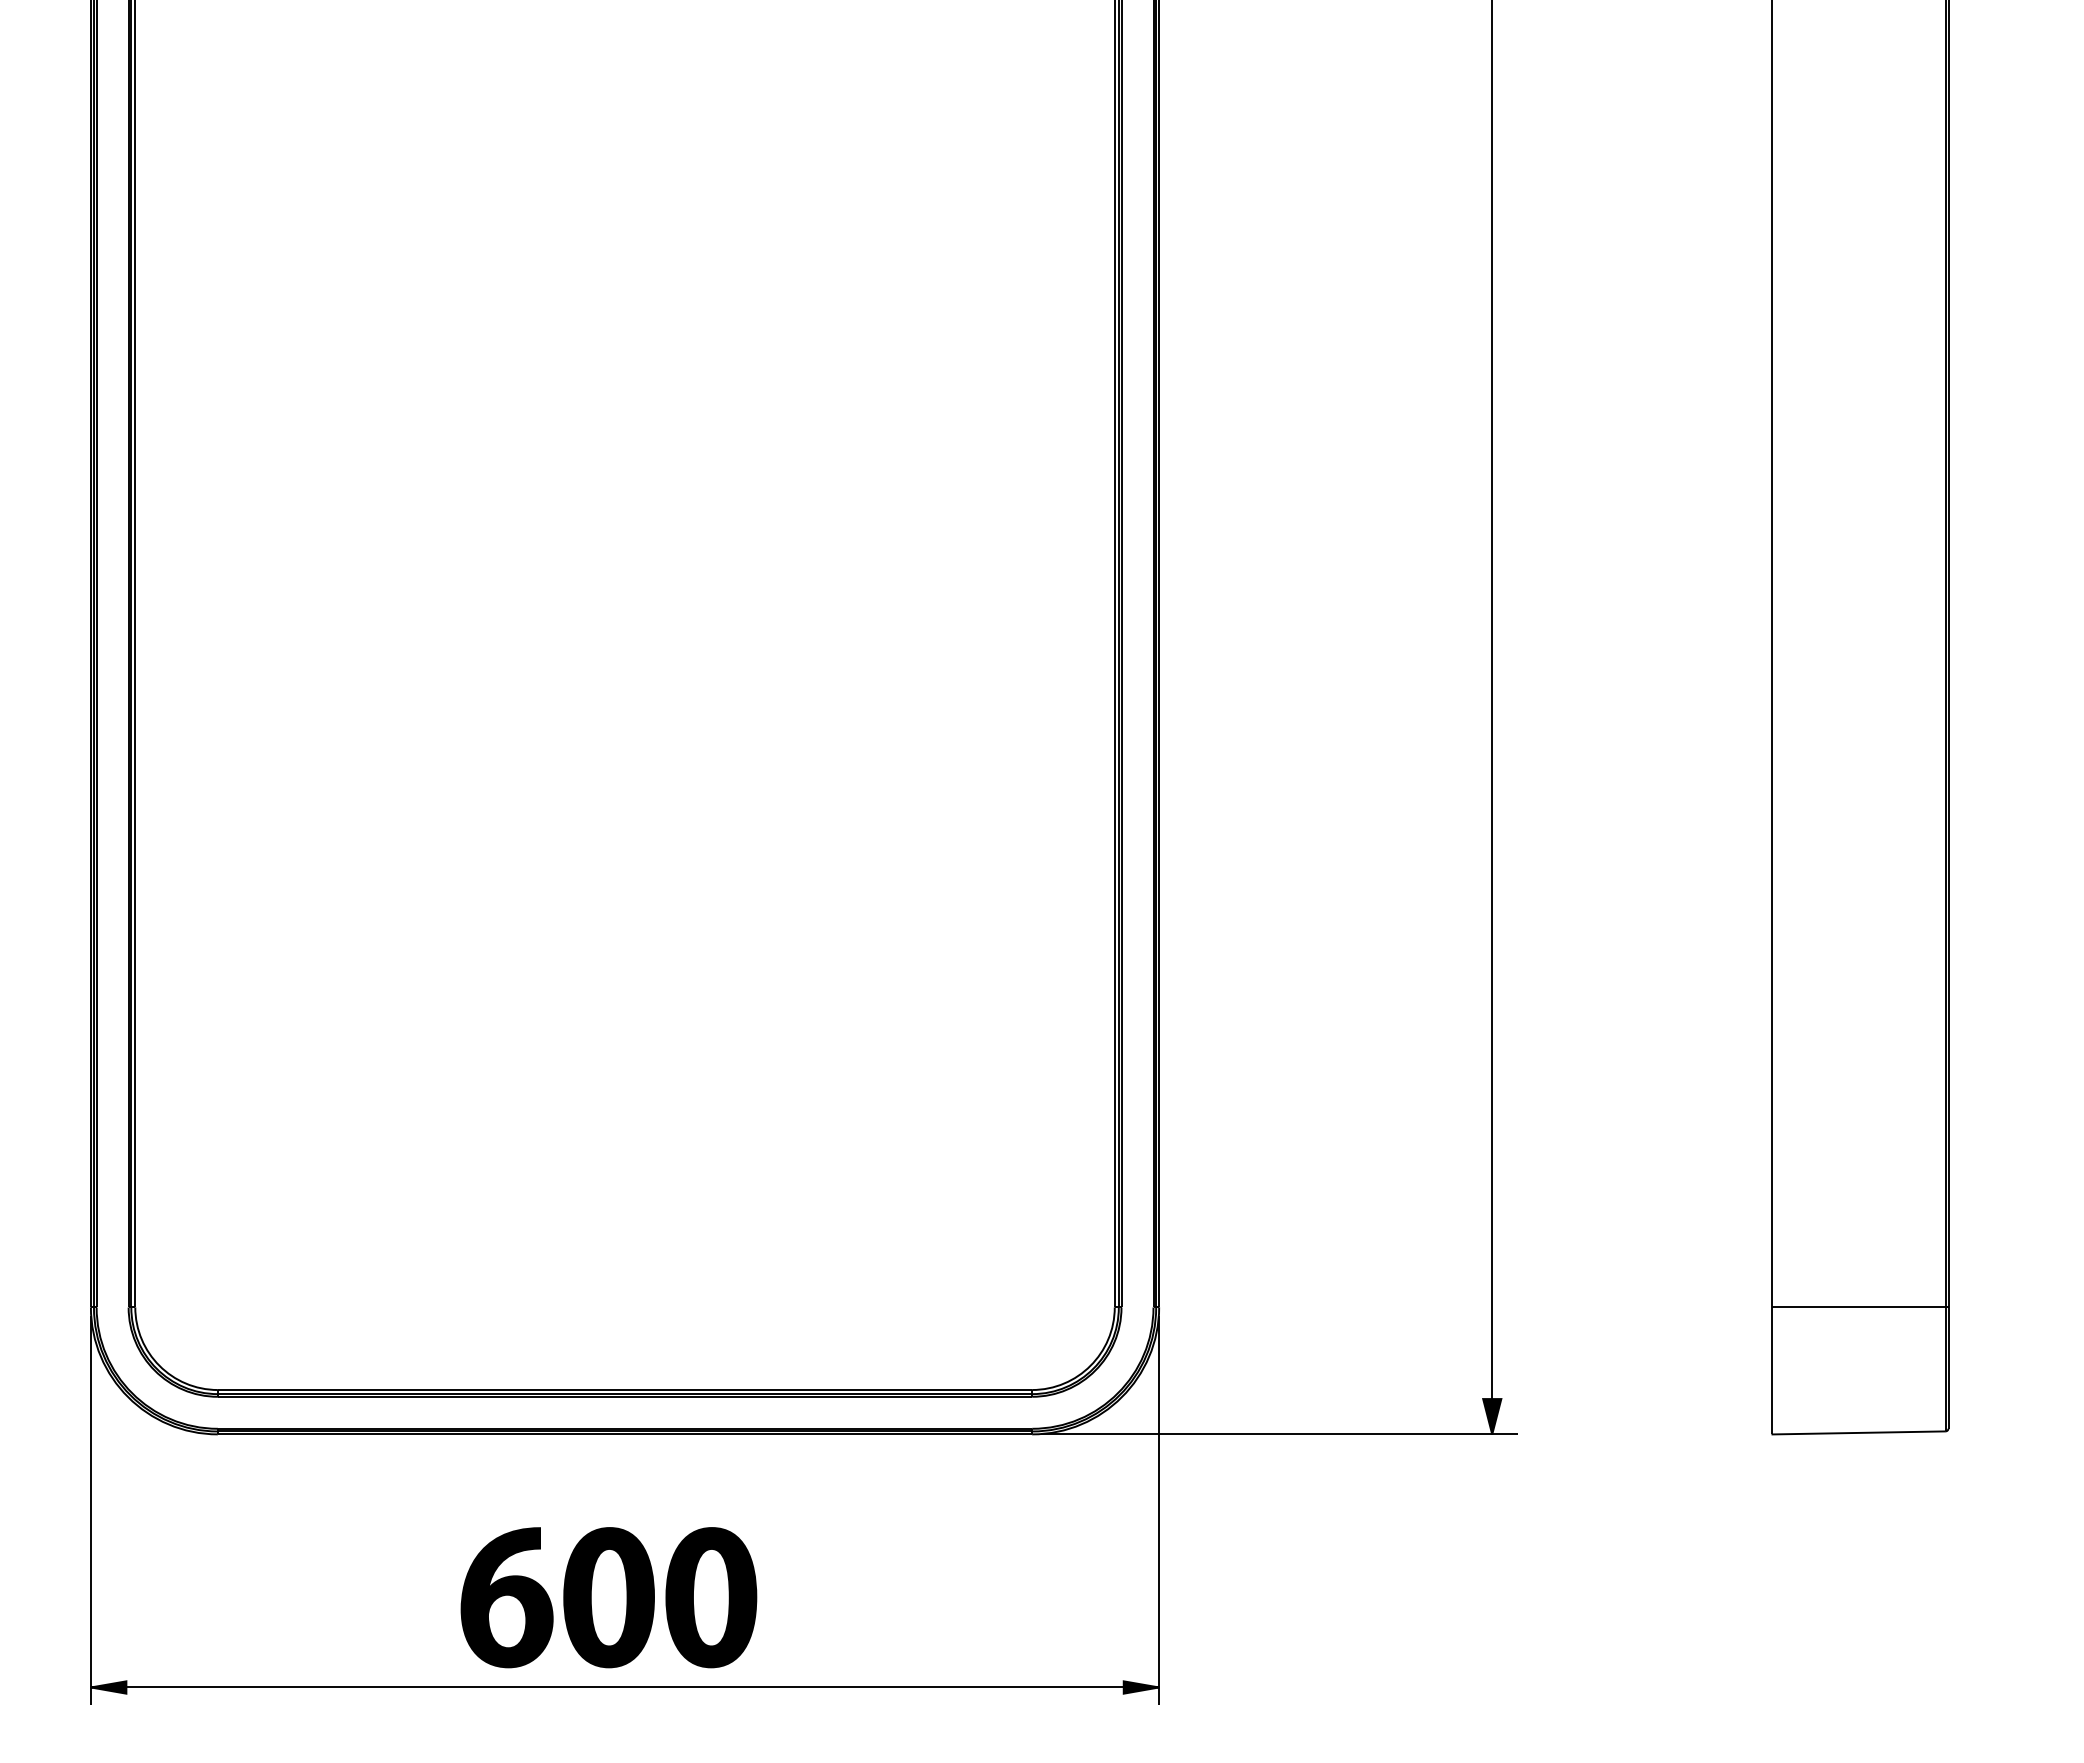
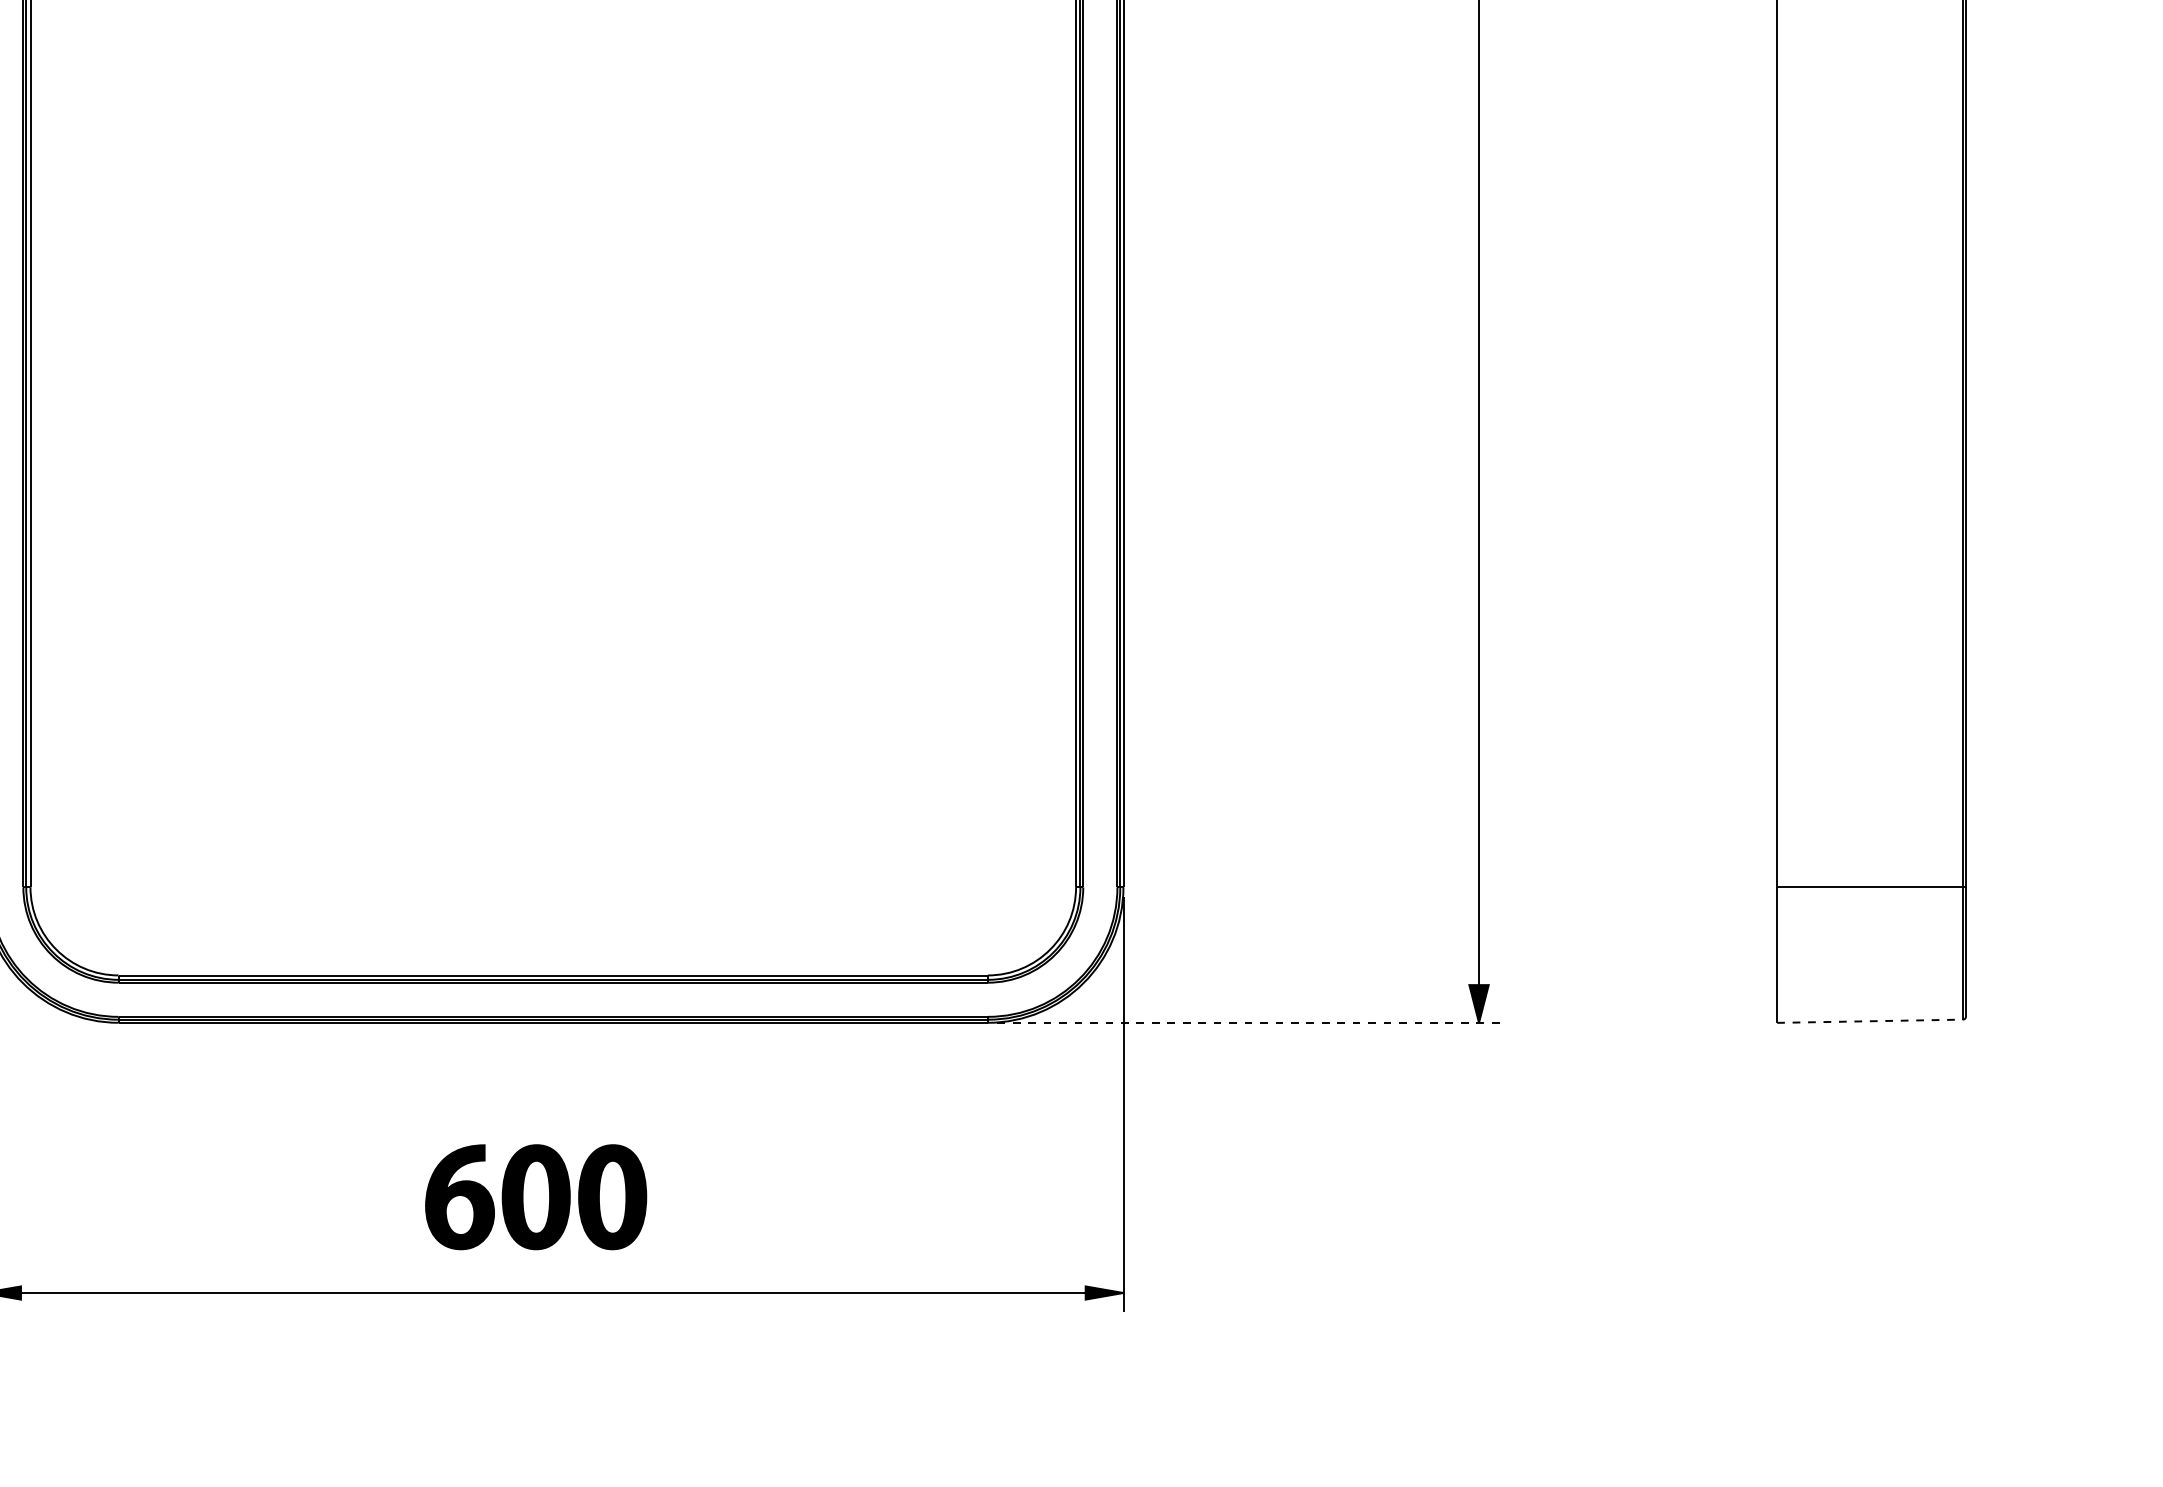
line: (1859, 1432) -> (1871, 1020), solid -> dashed
line: (1279, 1434) -> (1251, 1022), solid -> dashed
part: (608, 1597) -> (535, 1196), size x0.7

